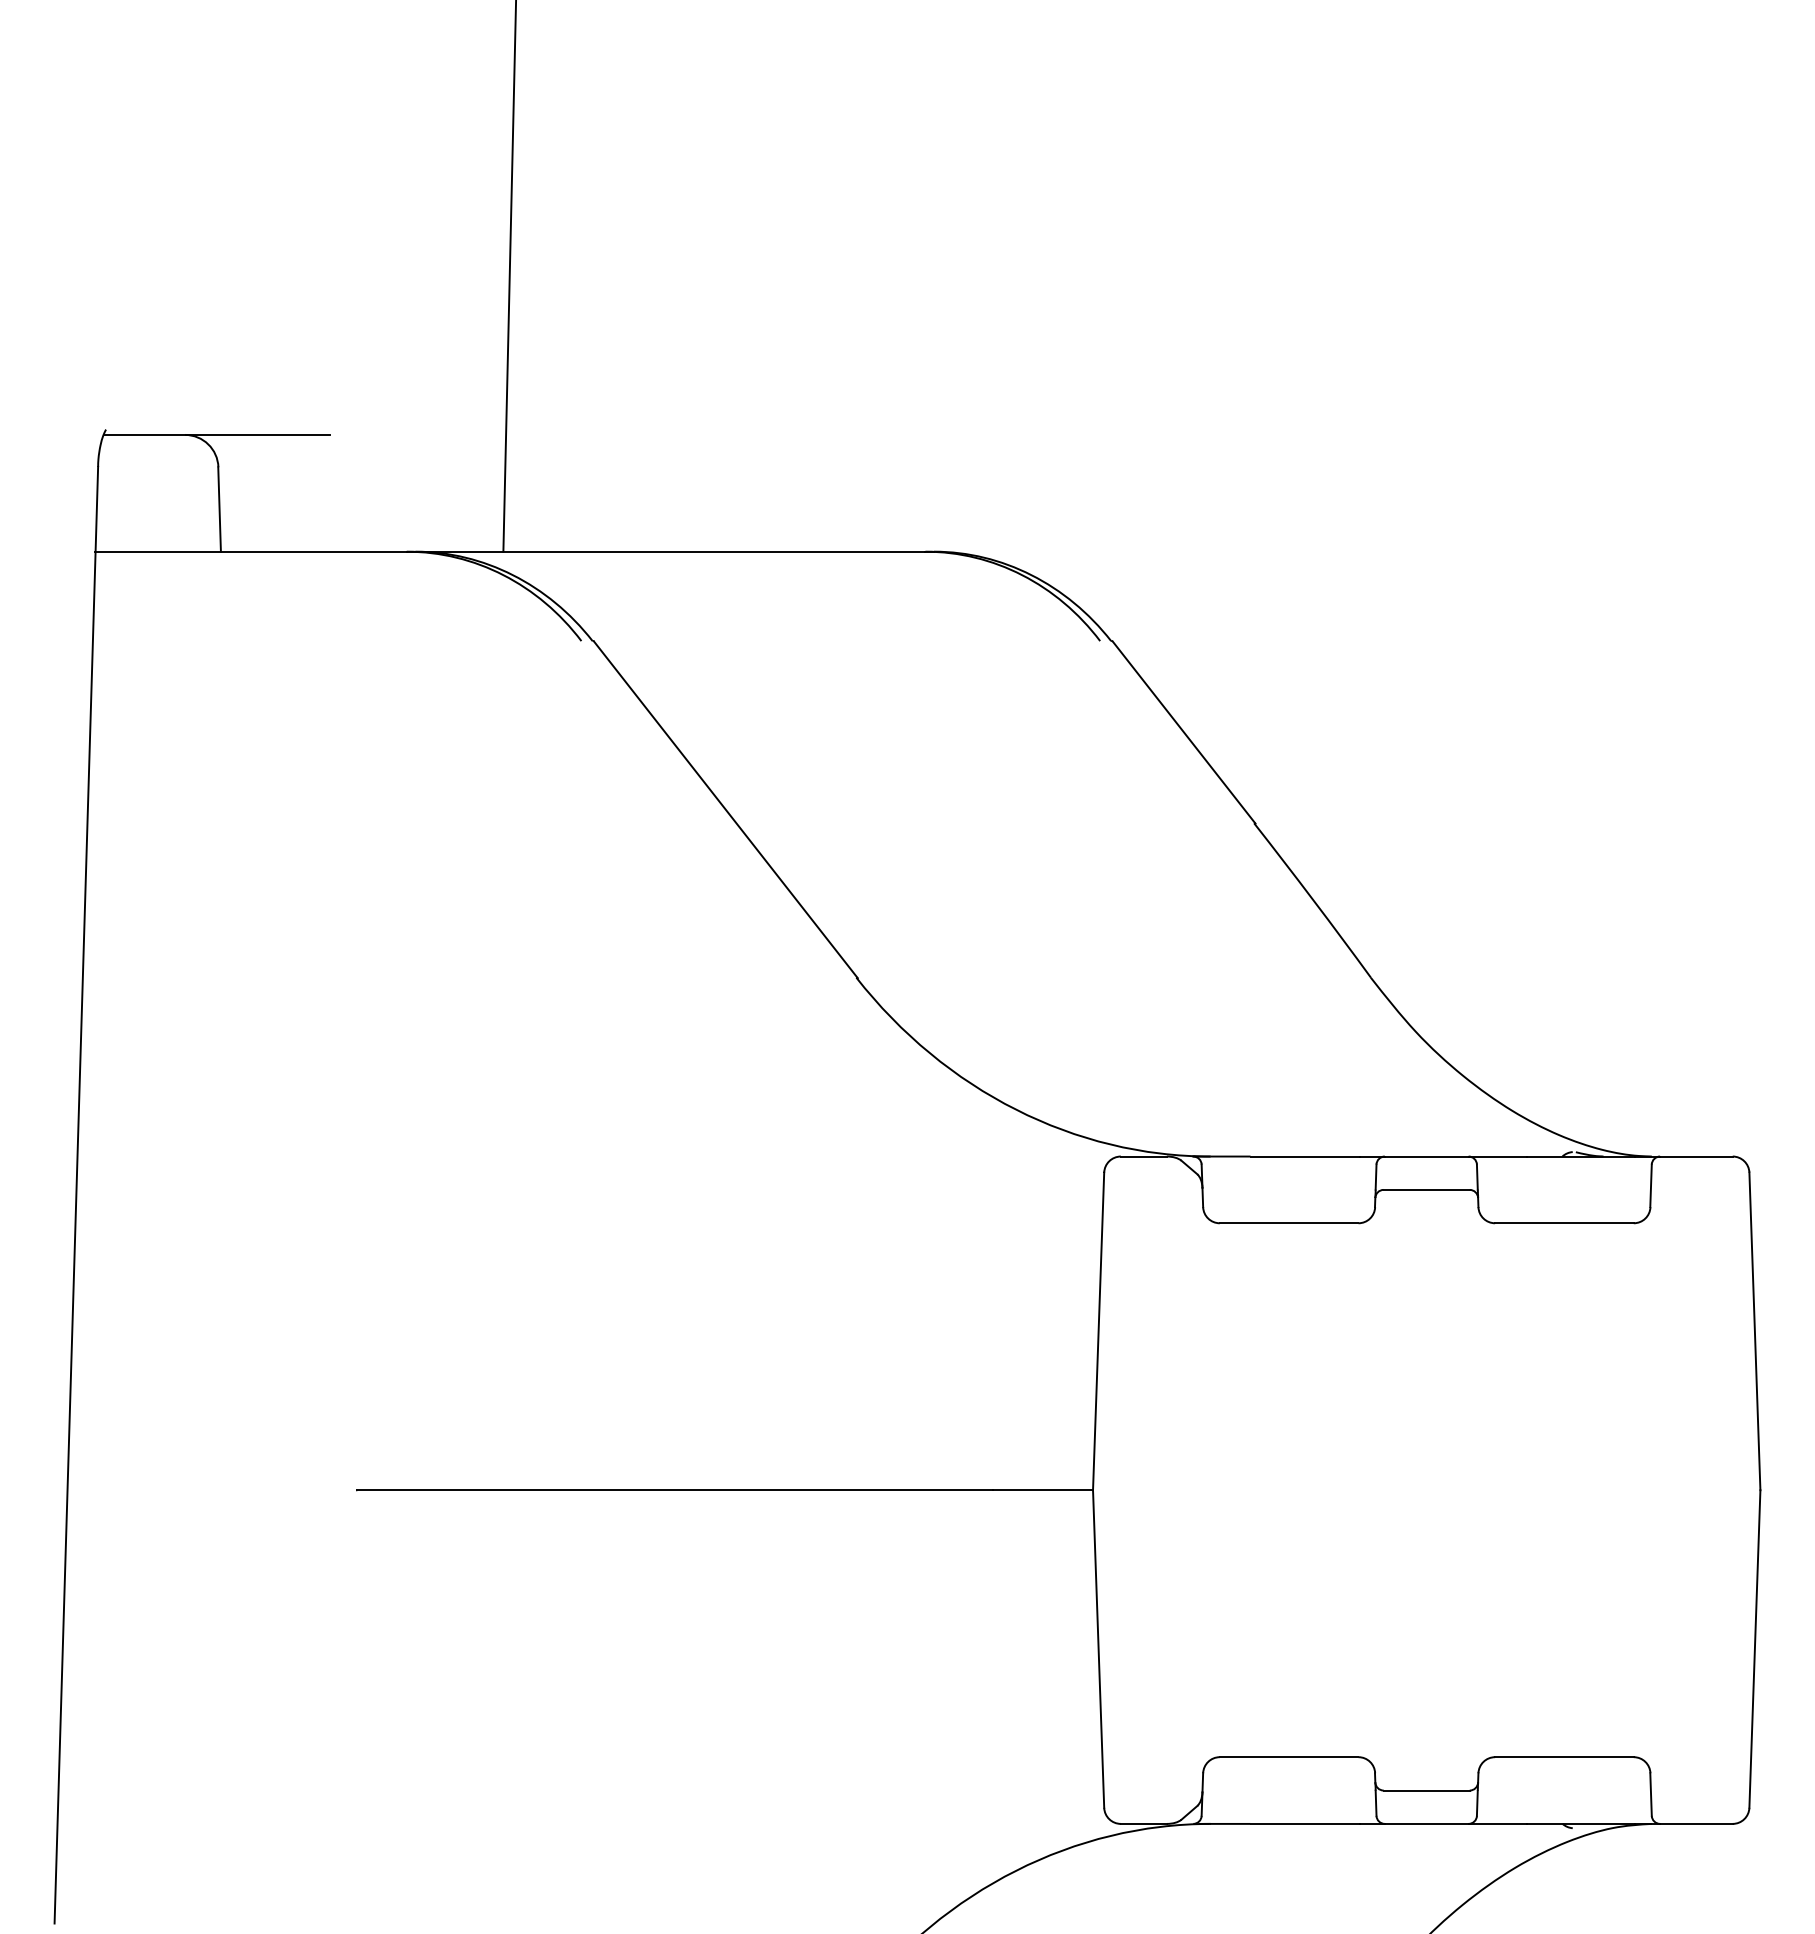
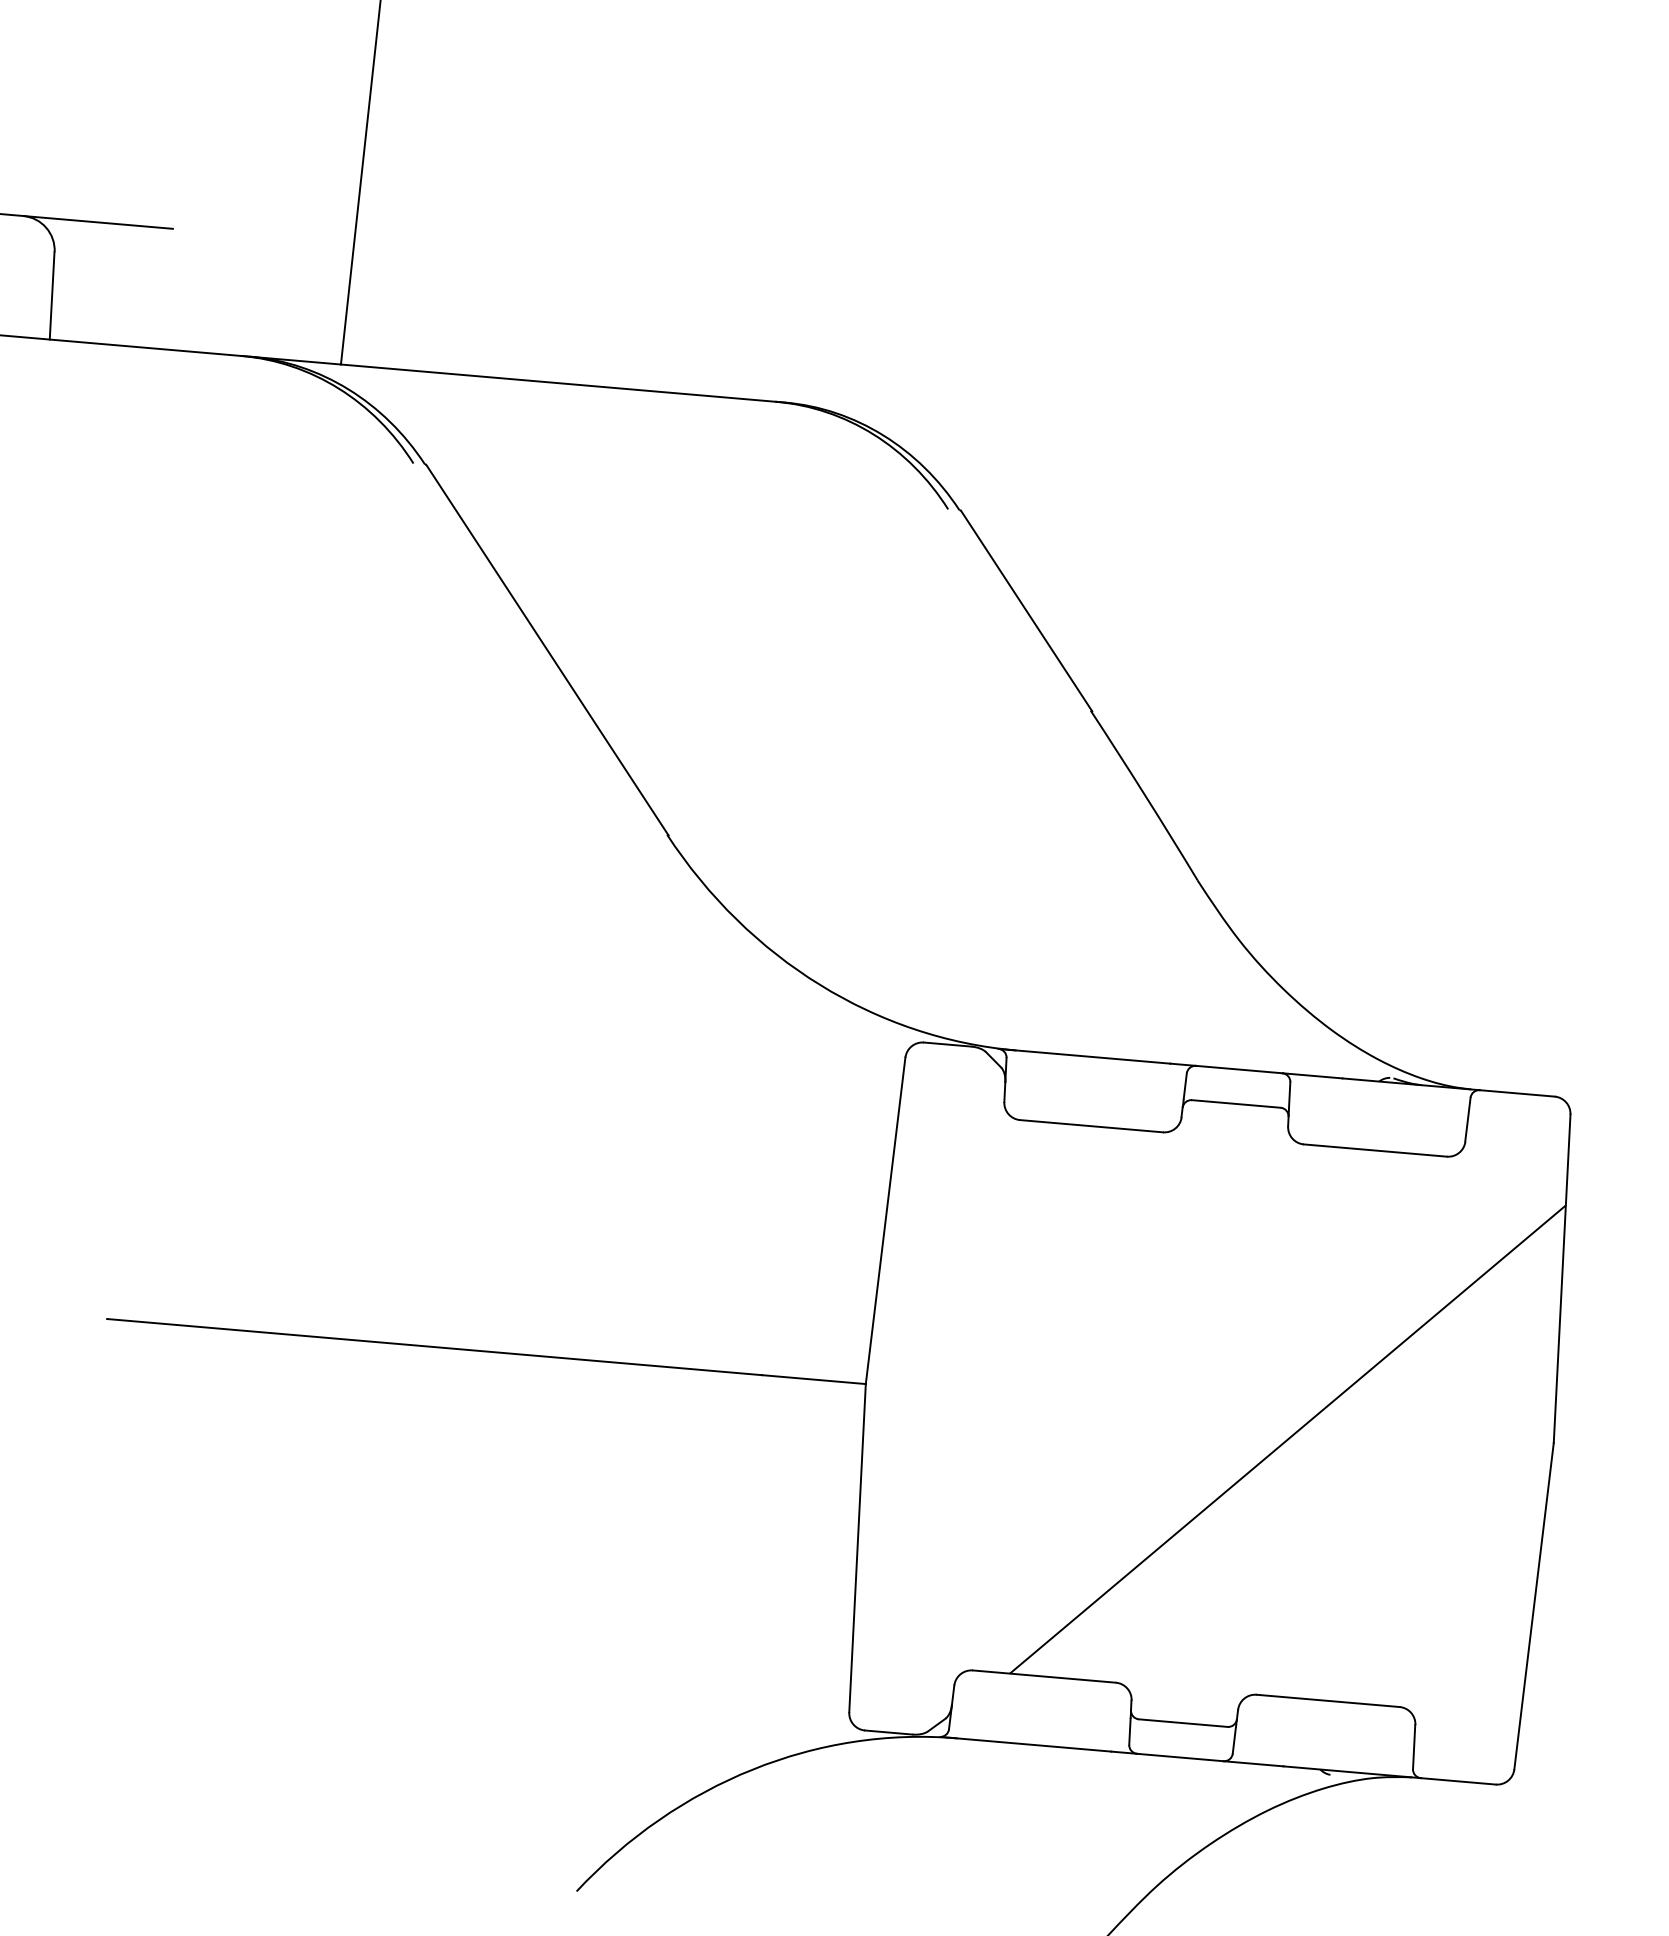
hatch: (1503, 1508) -> (1287, 1439), added

